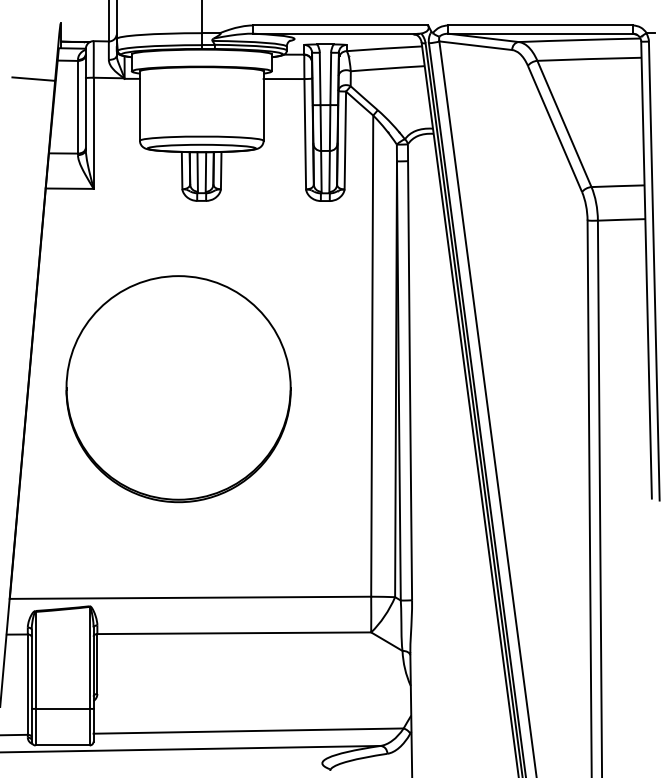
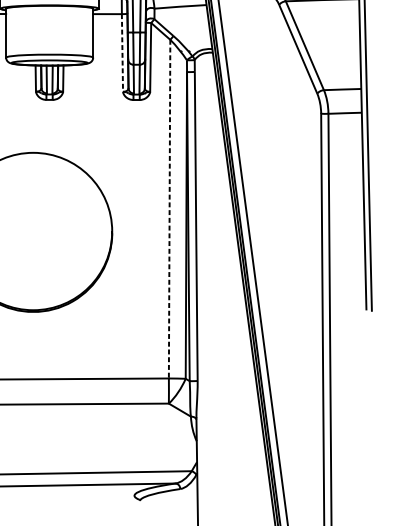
line: (305, 134) -> (122, 53), solid -> dashed
line: (372, 356) -> (169, 209), solid -> dashed

